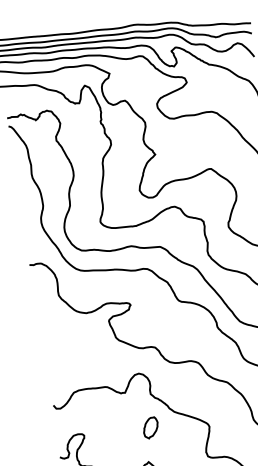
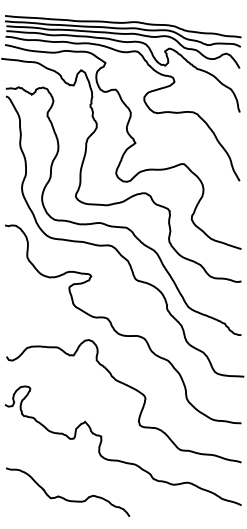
part: (150, 428) -> (91, 391), removed

